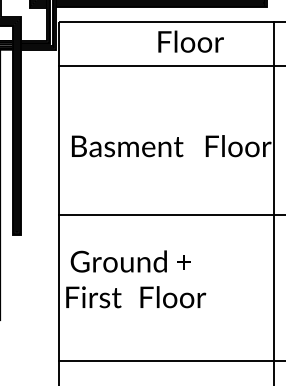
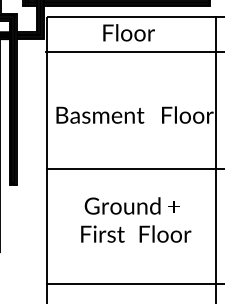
text: (190, 41) -> (128, 32), moved
text: (136, 279) -> (136, 220), moved

